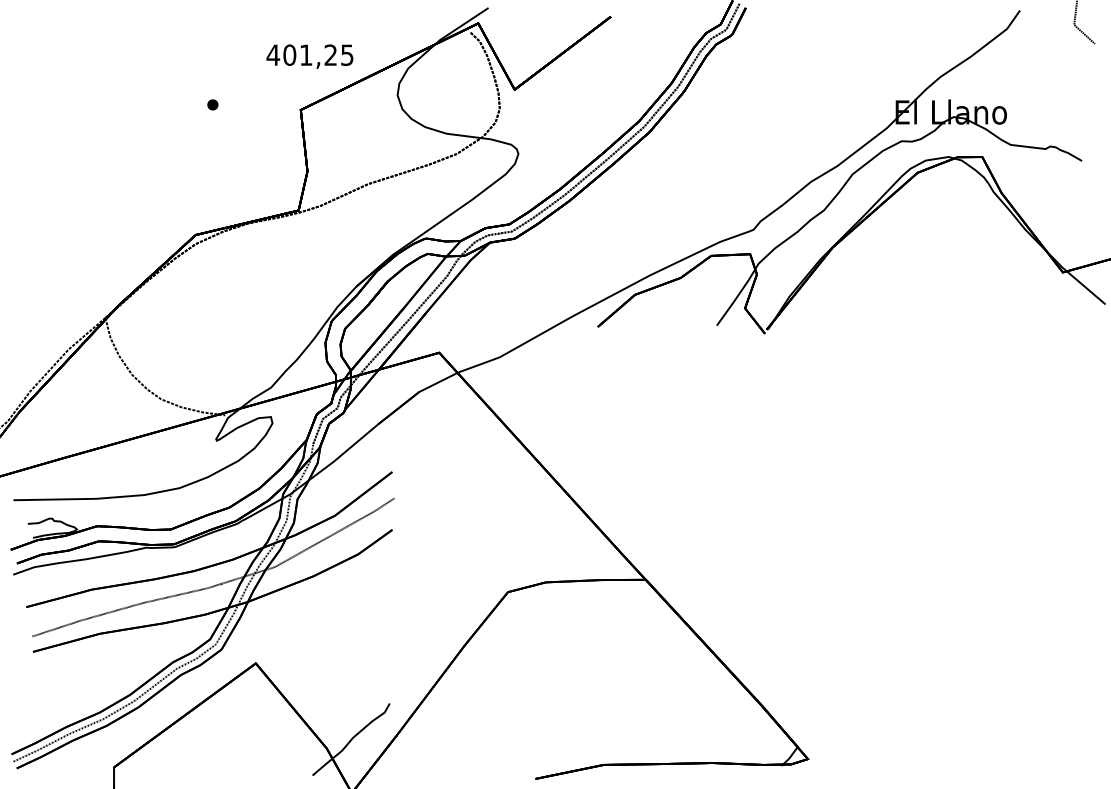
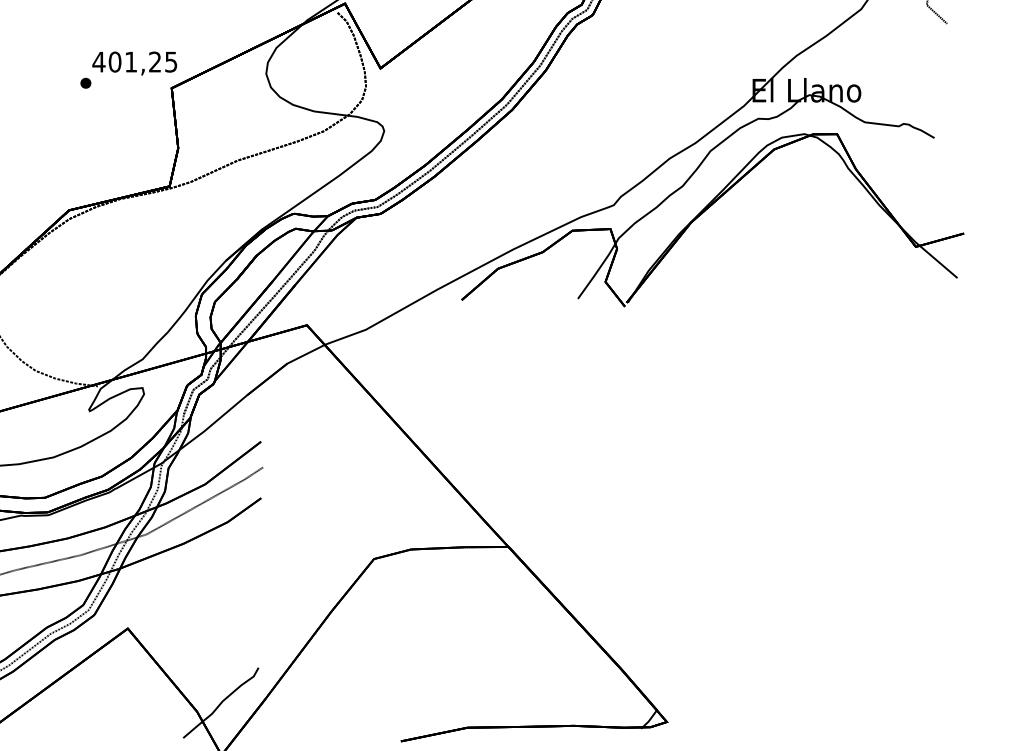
text: (309, 56) -> (134, 63), moved

